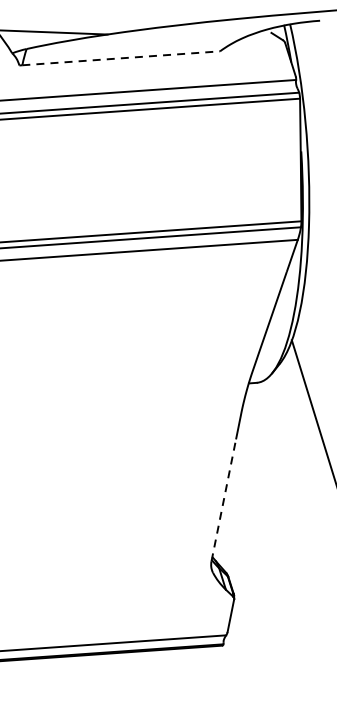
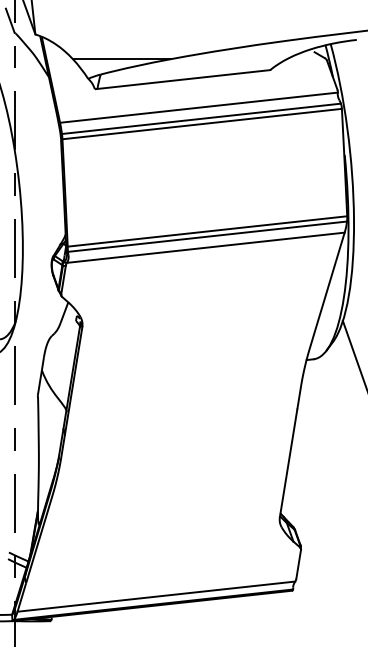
line: (120, 58) -> (183, 79), dashed -> solid
line: (223, 499) -> (288, 462), dashed -> solid

